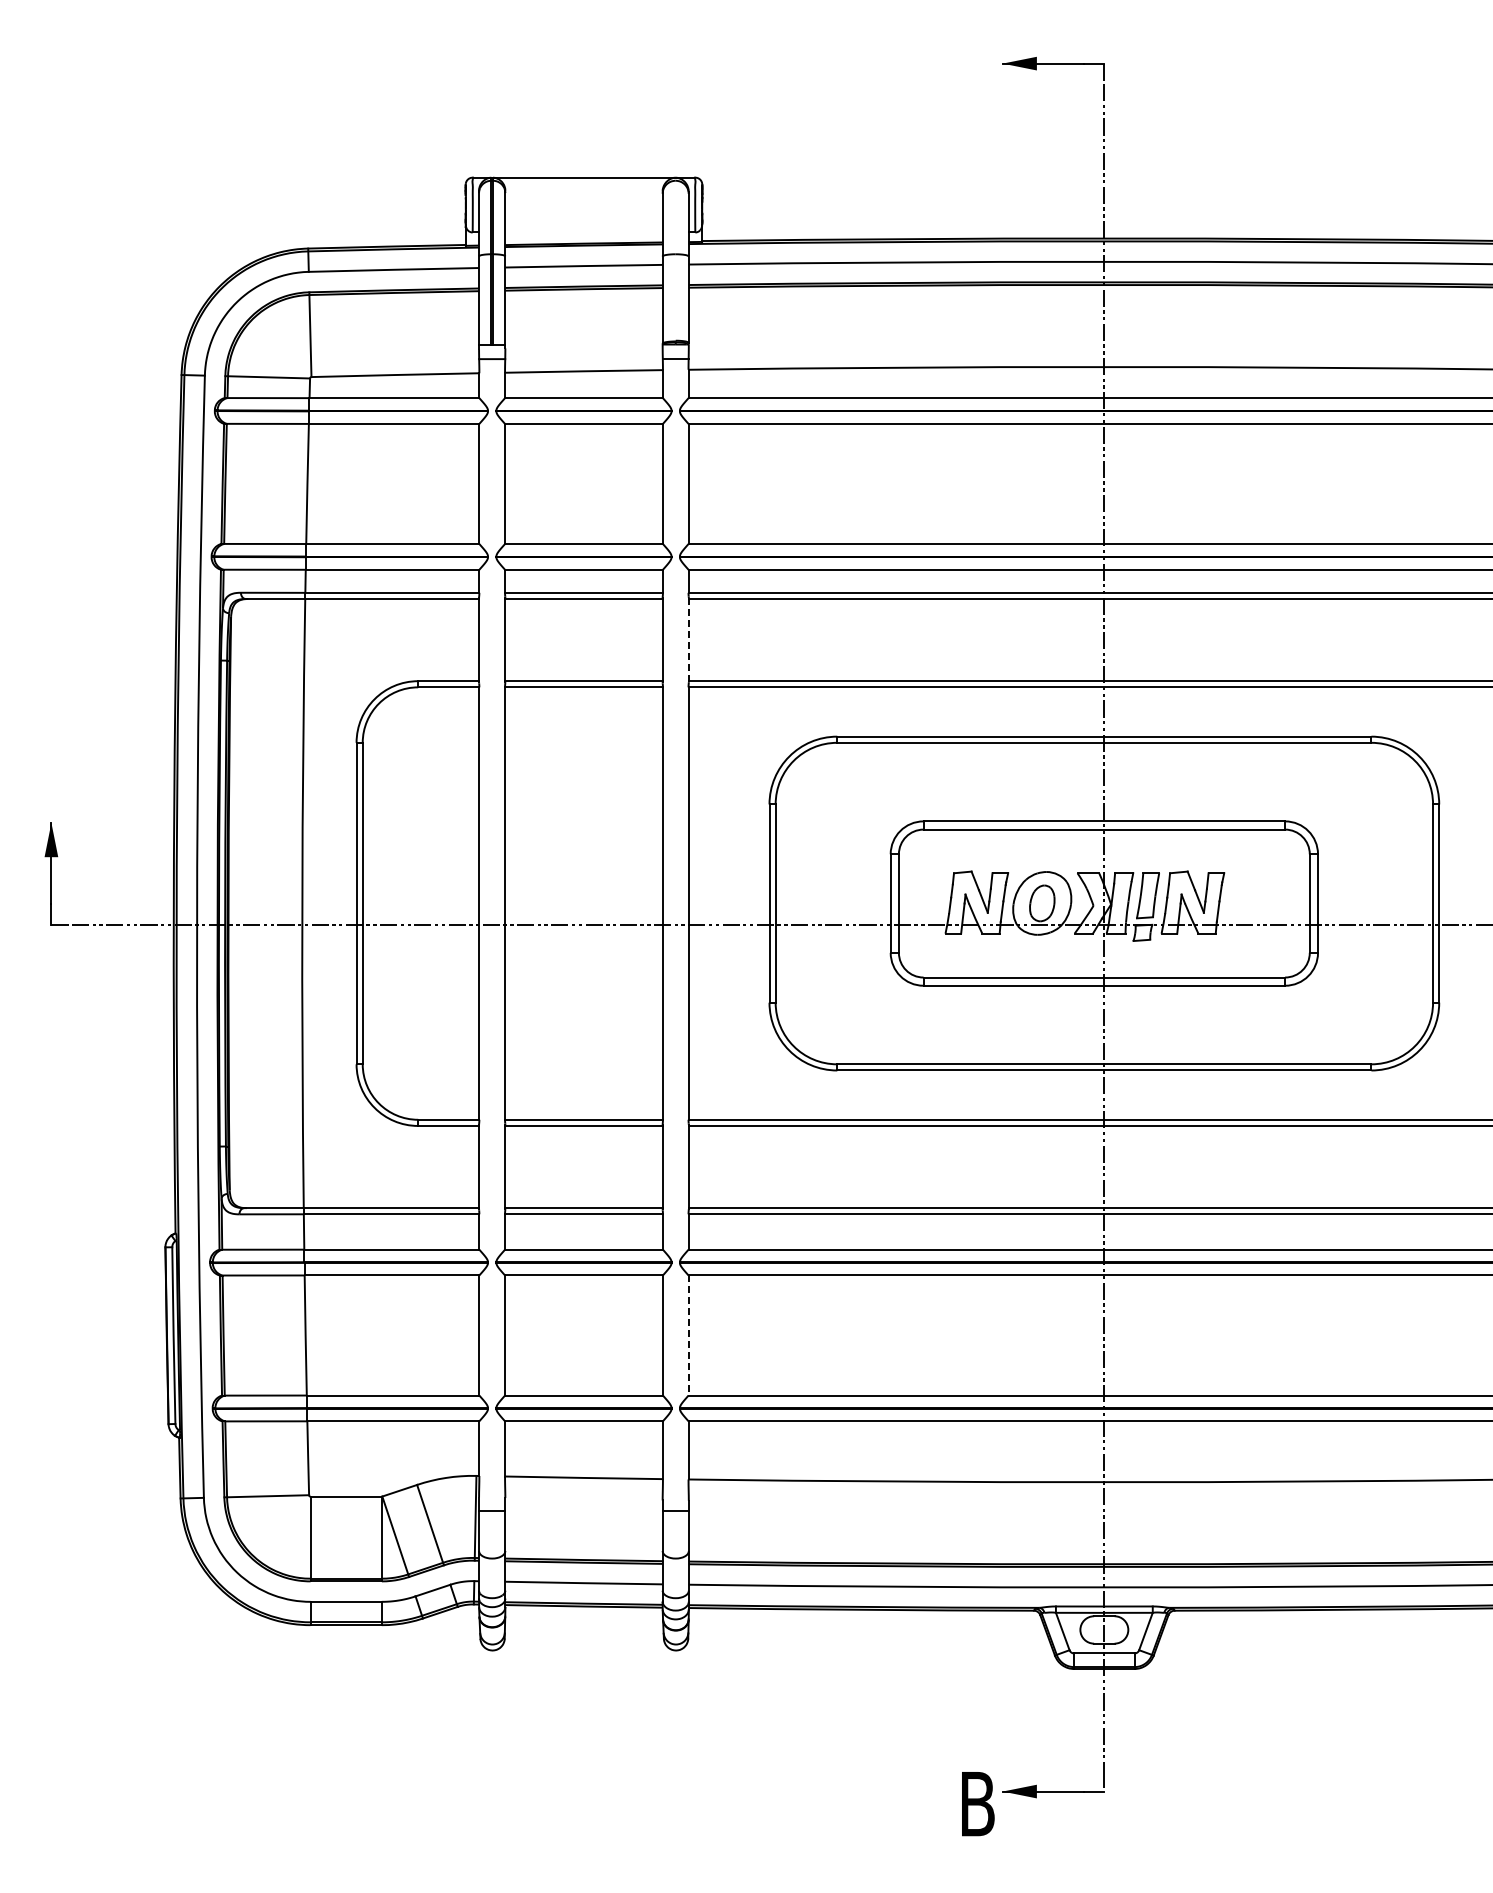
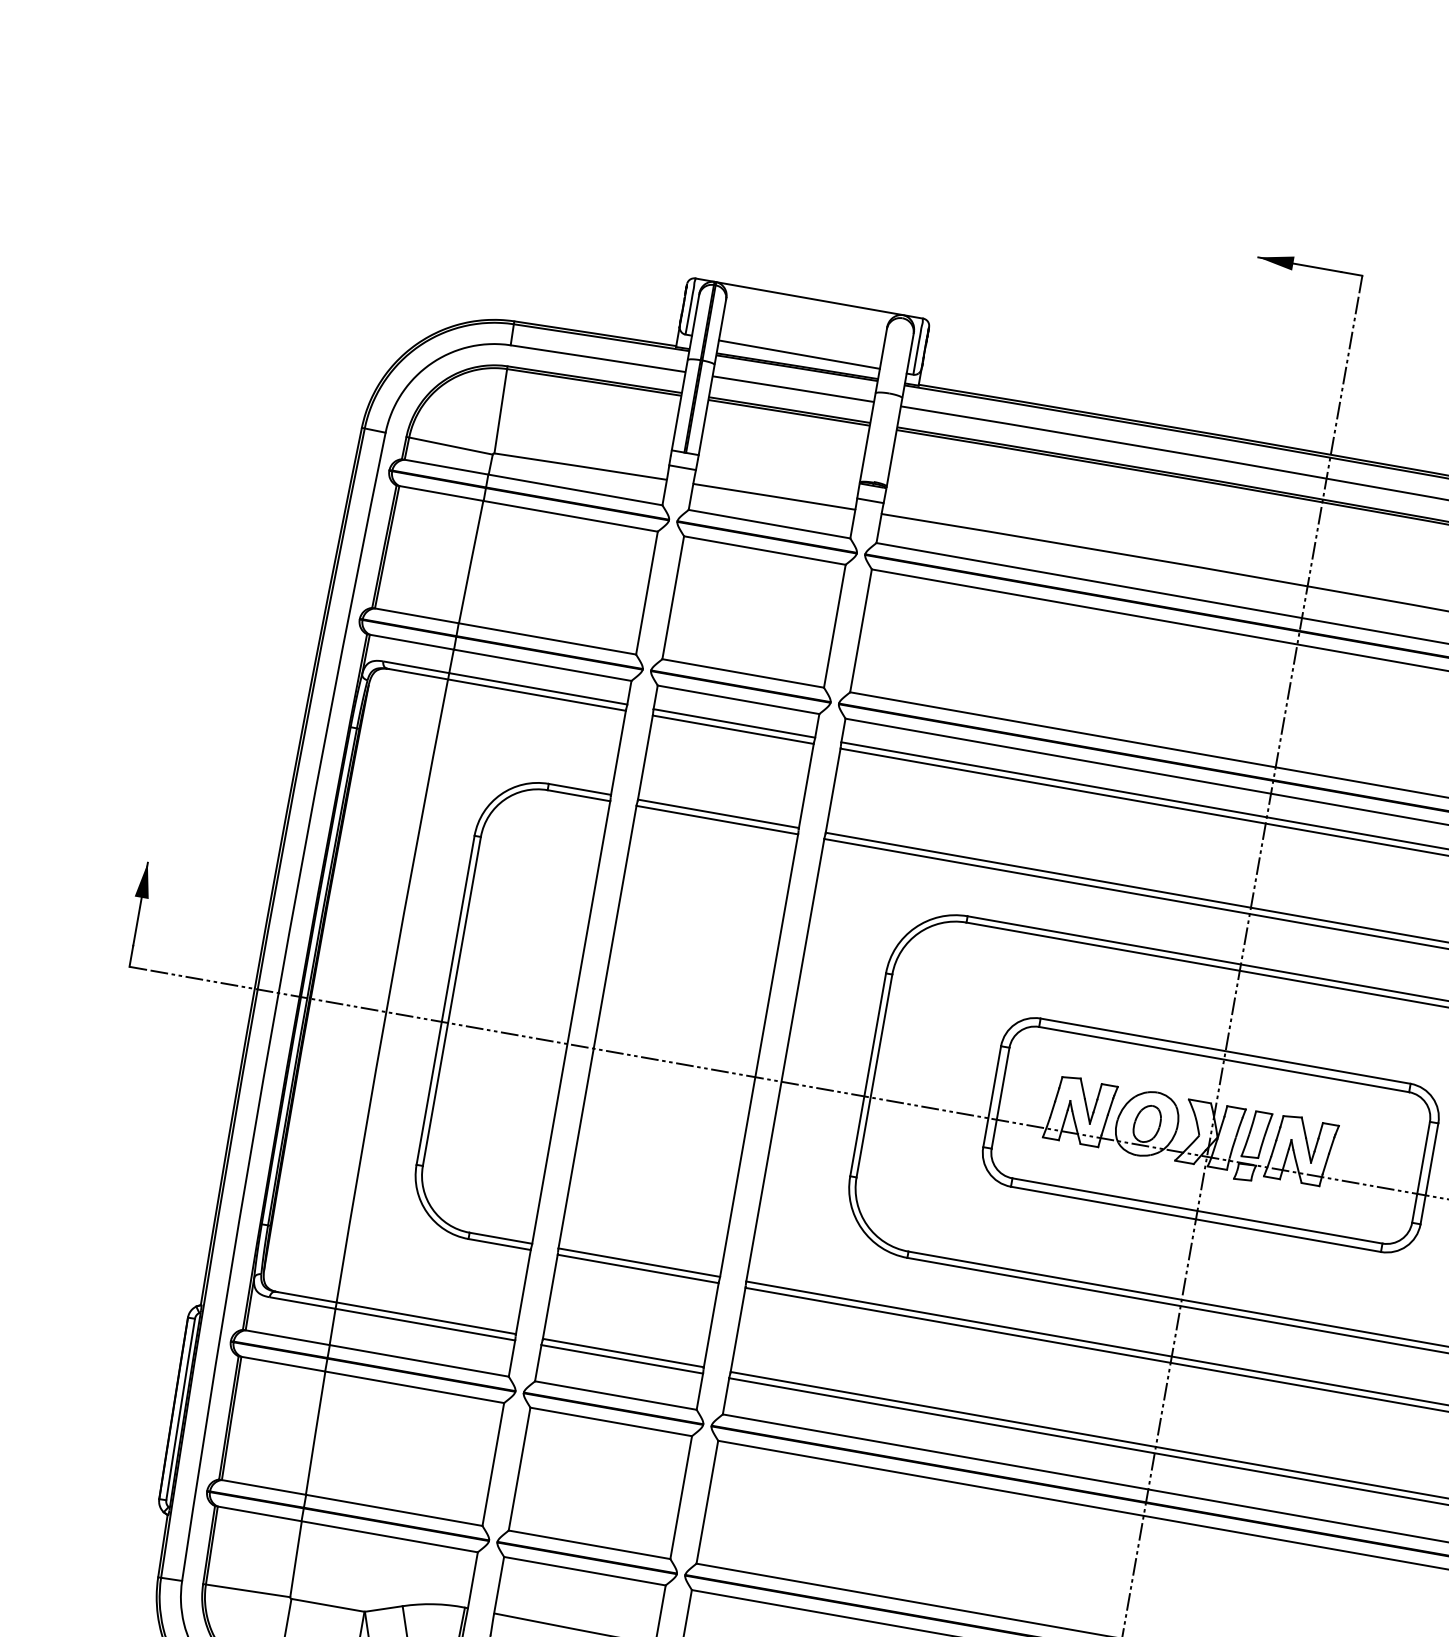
line: (583, 232) -> (798, 354), added
line: (688, 640) -> (832, 791), dashed -> solid
line: (688, 1336) -> (707, 1503), dashed -> solid

